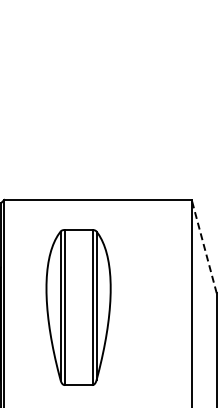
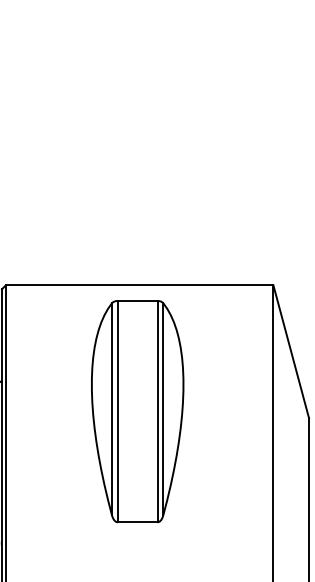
line: (204, 246) -> (291, 351), dashed -> solid
part: (78, 307) -> (137, 411), moved

